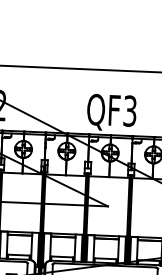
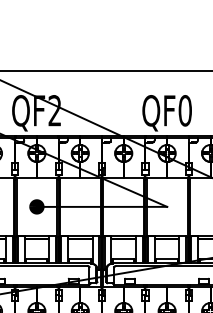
text: (129, 110) -> (184, 110), QF3 -> QF0

